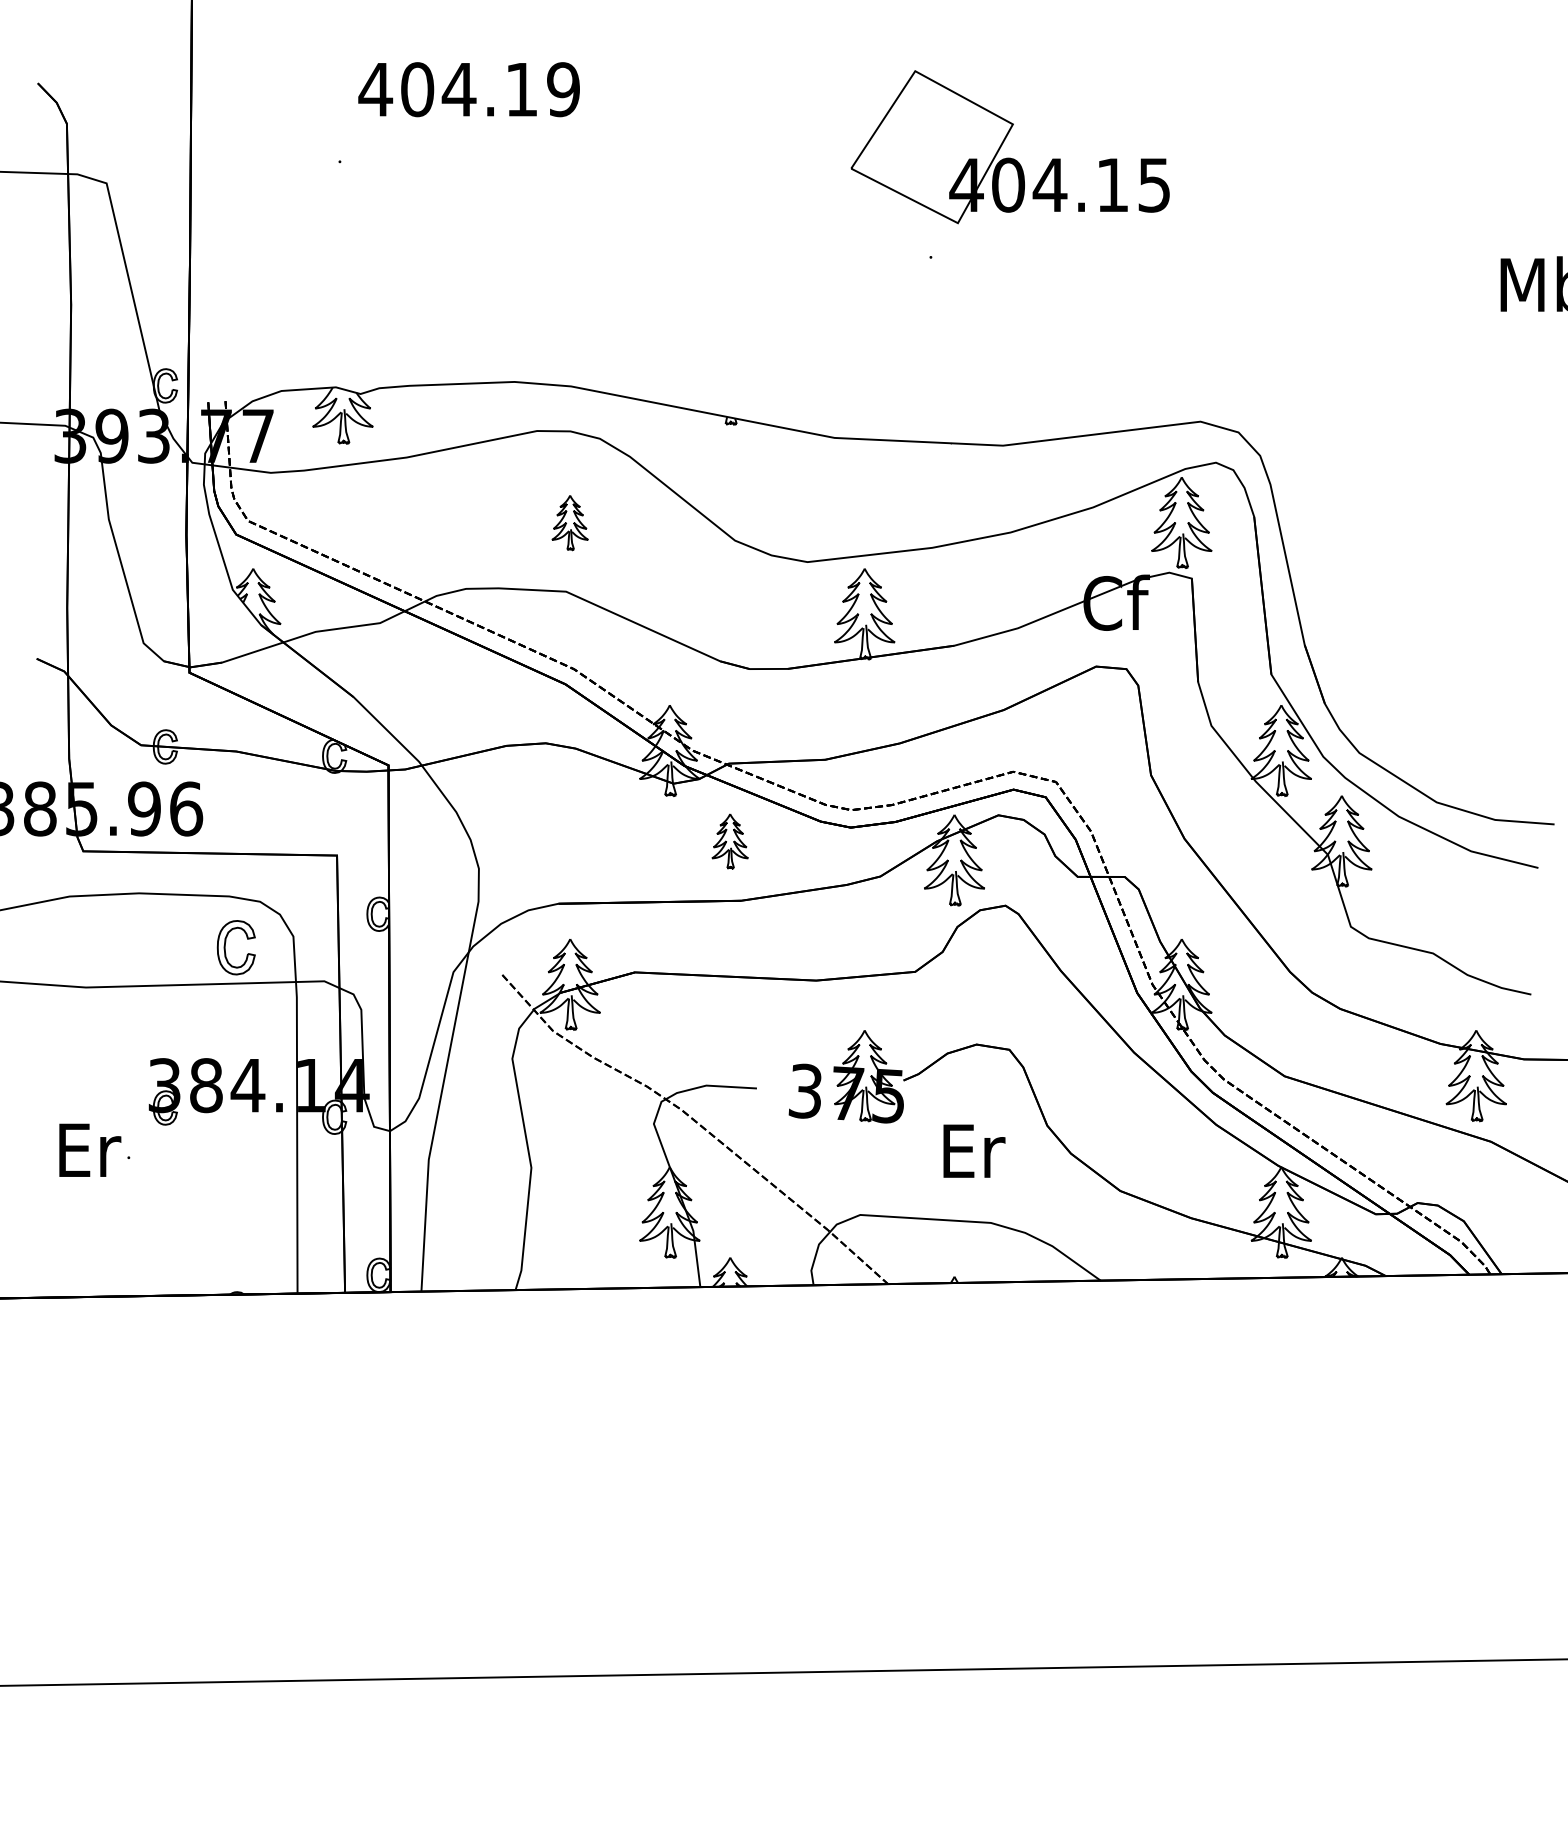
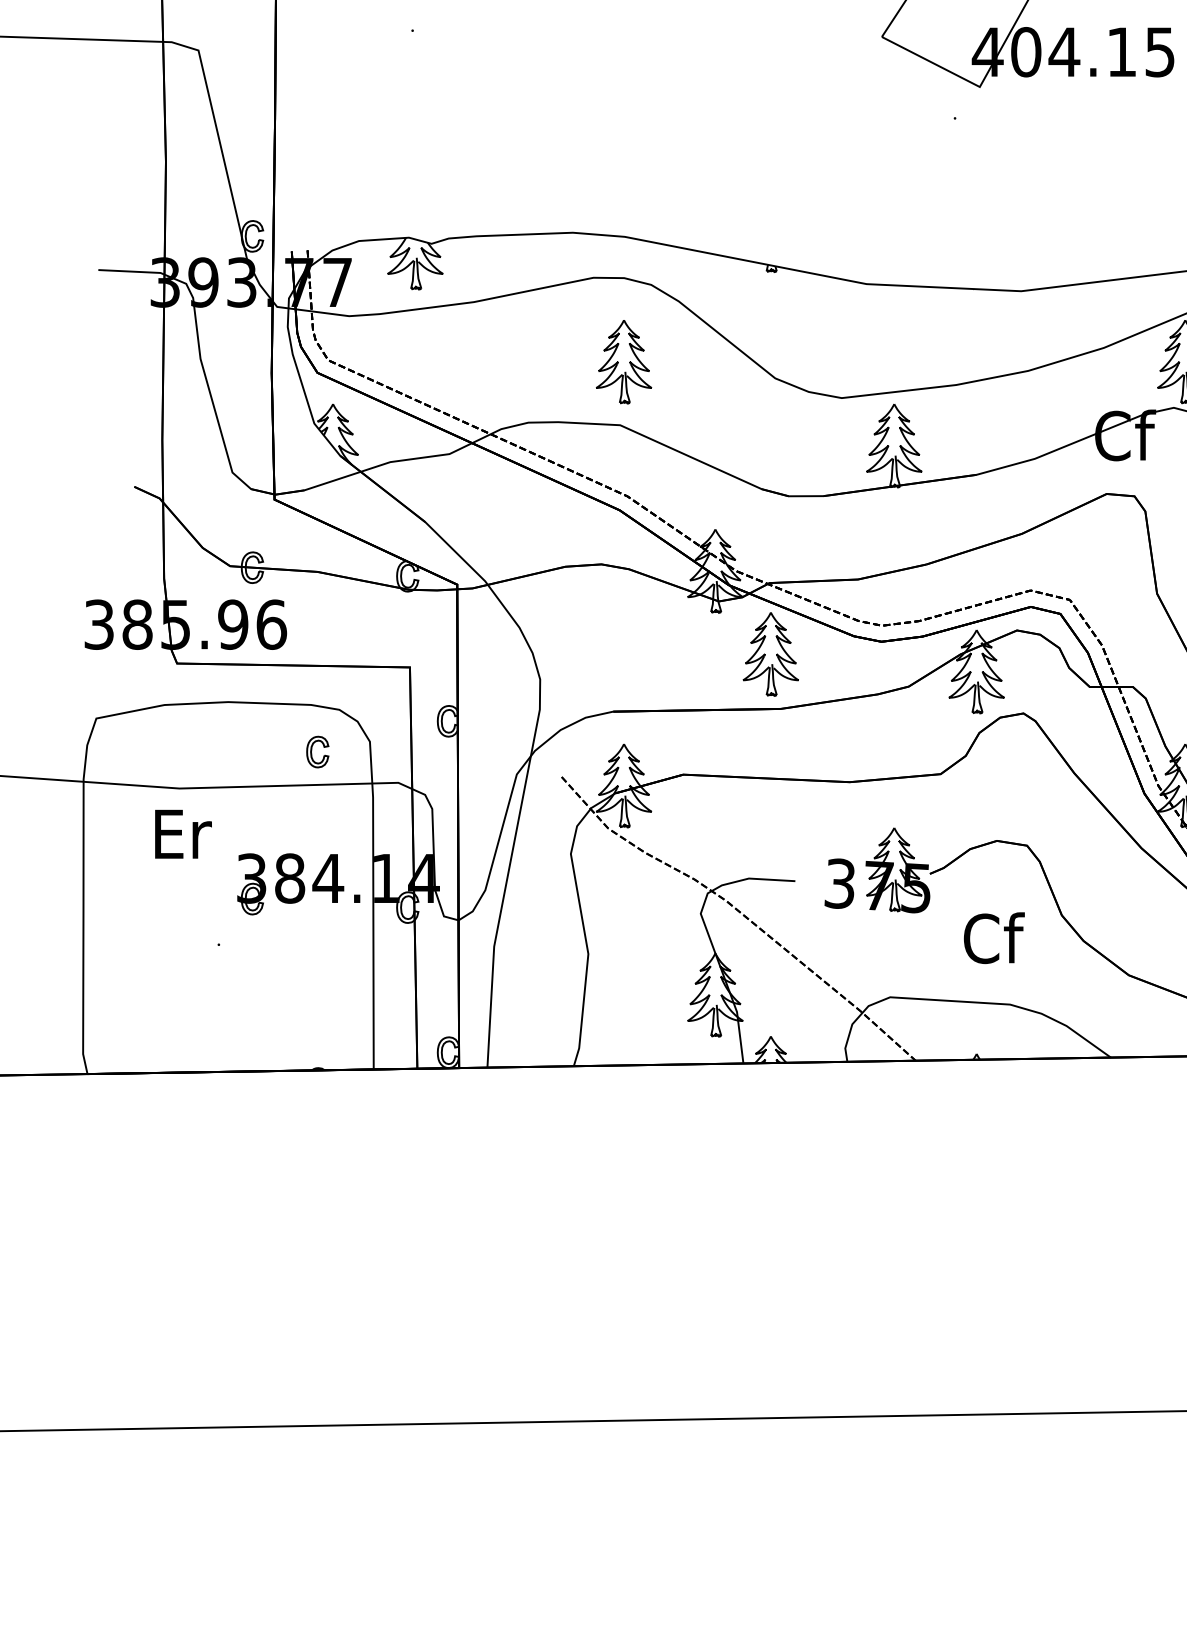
part: (569, 522) -> (623, 361), size x1.67
part: (729, 841) -> (770, 654), size x1.67
part: (236, 947) -> (317, 751), size x0.62
text: (90, 1149) -> (183, 833), moved
text: (973, 1150) -> (994, 938), Er -> Cf

